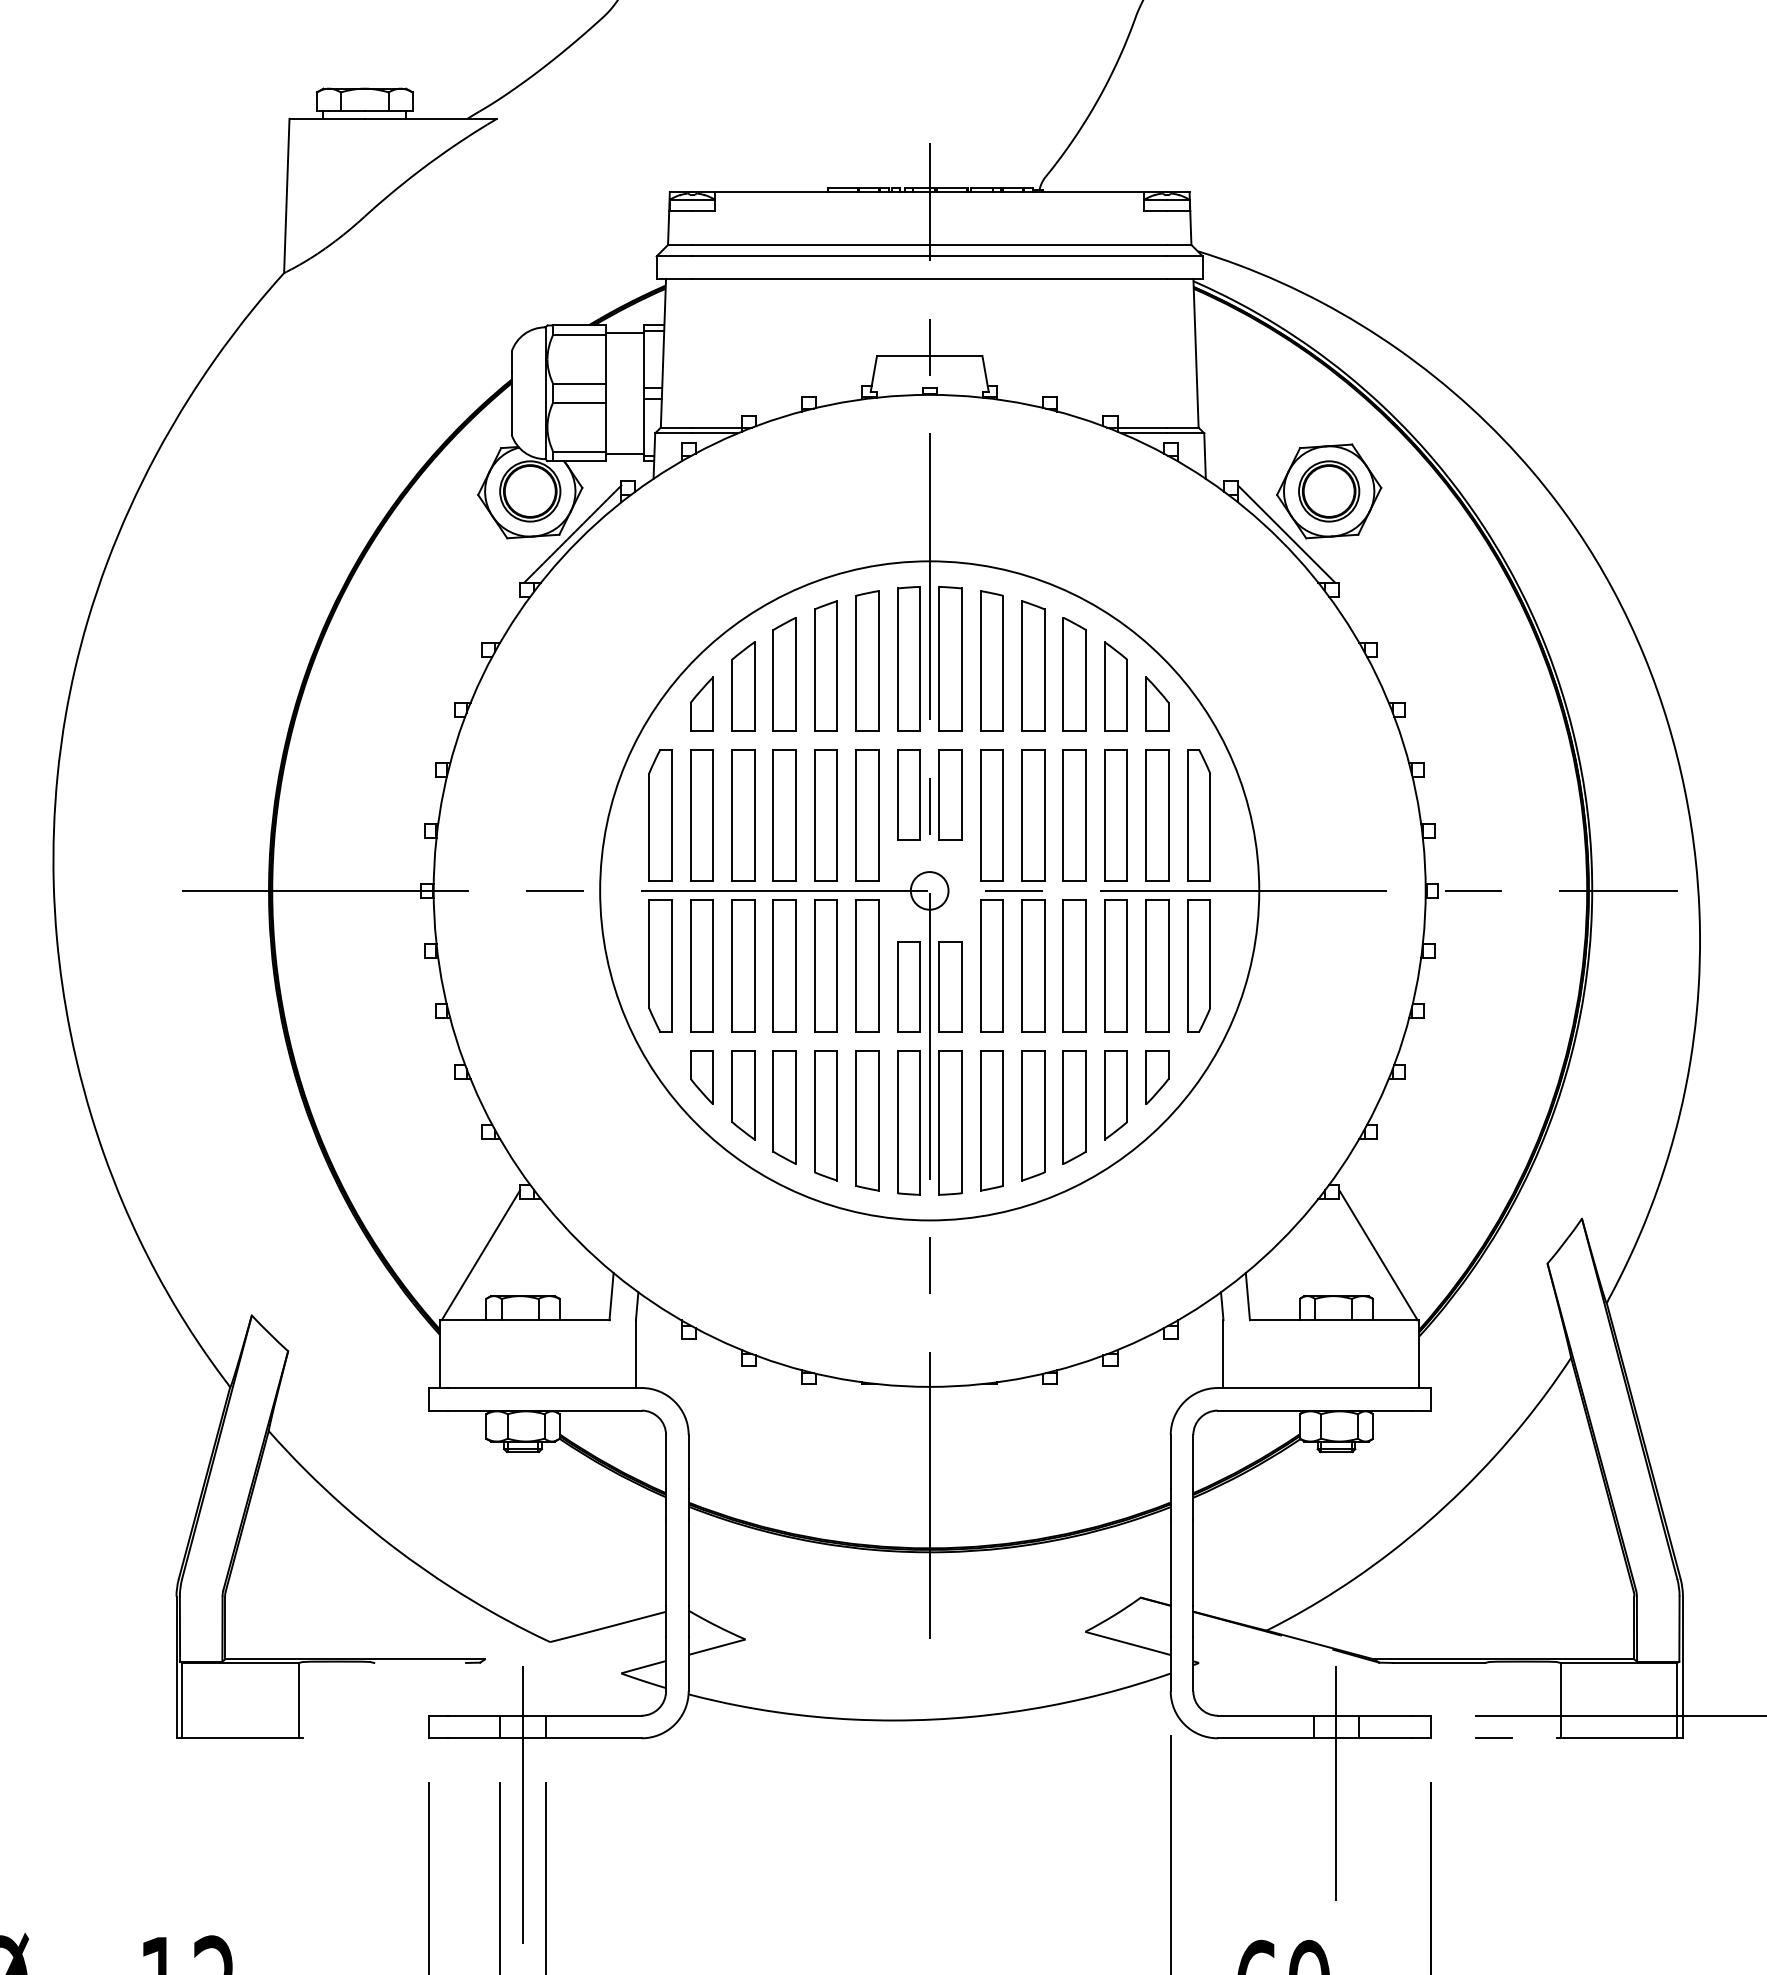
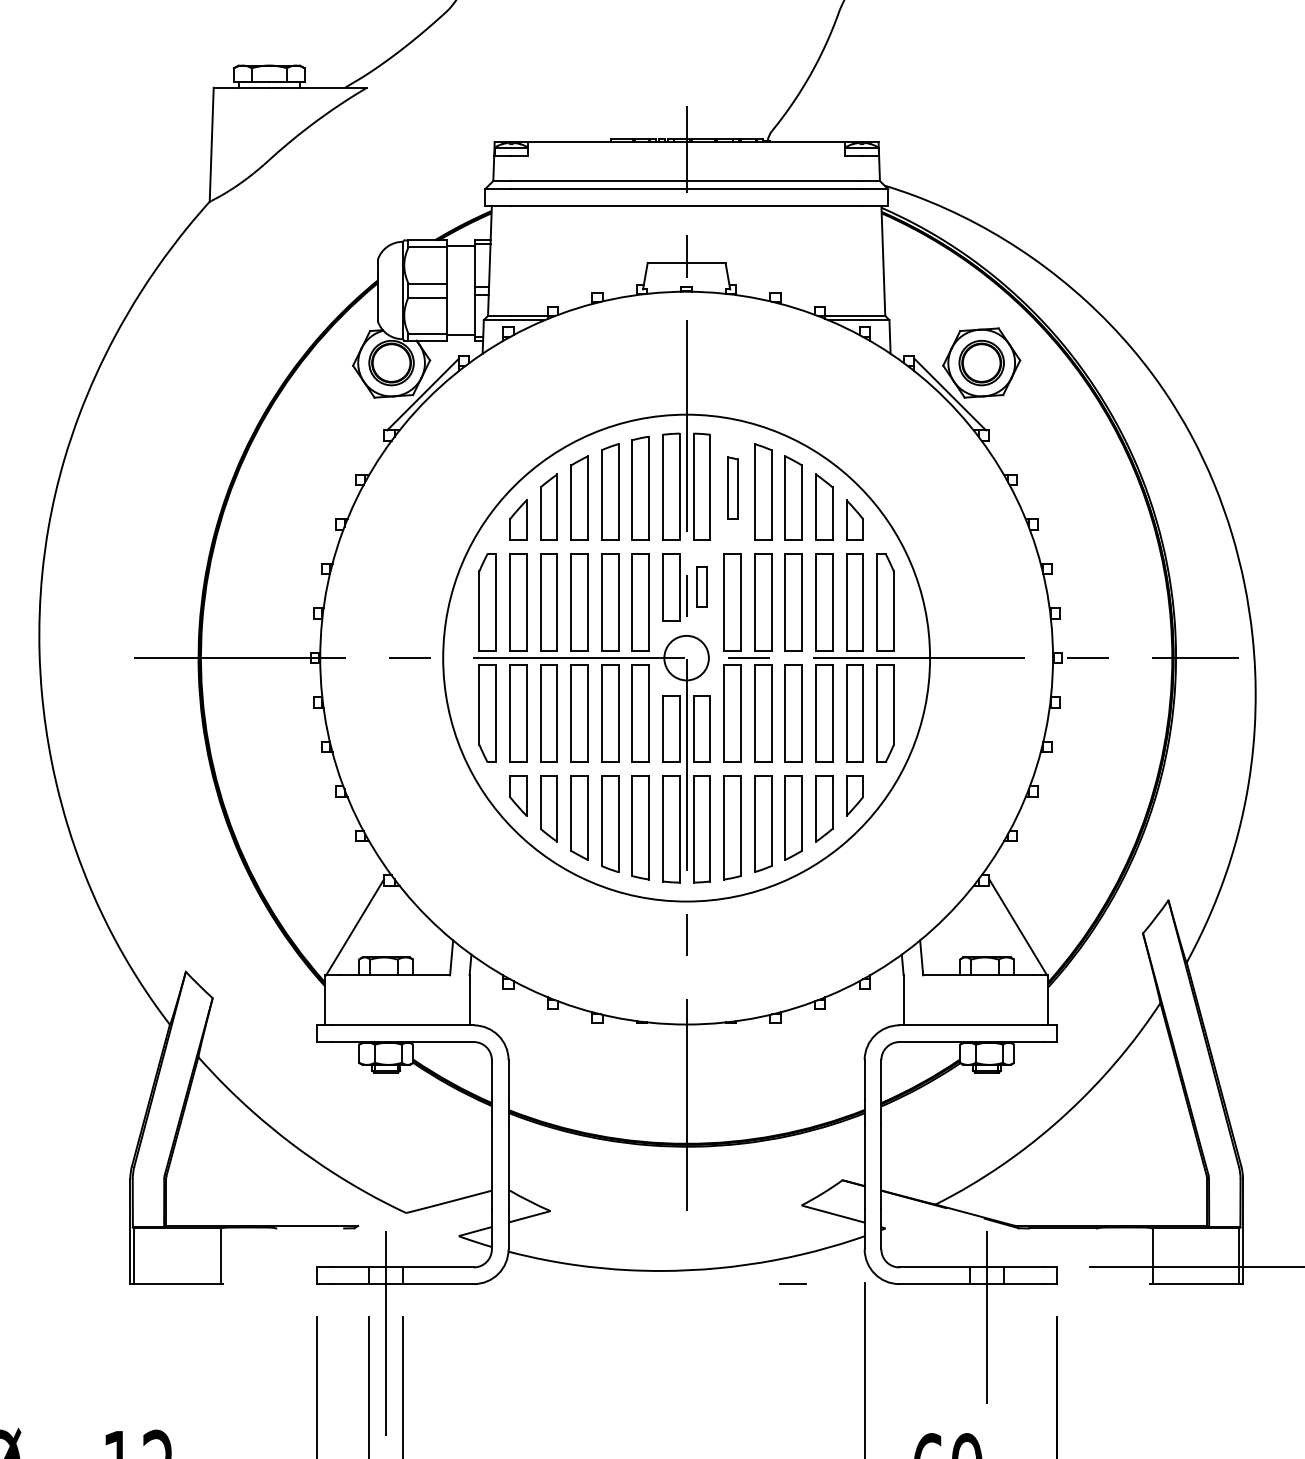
part: (991, 660) -> (732, 487), size x0.6
part: (950, 794) -> (701, 586), size x0.6
circle: (929, 890) -> (686, 657), size x1.6
line: (1493, 1737) -> (792, 1283), moved

